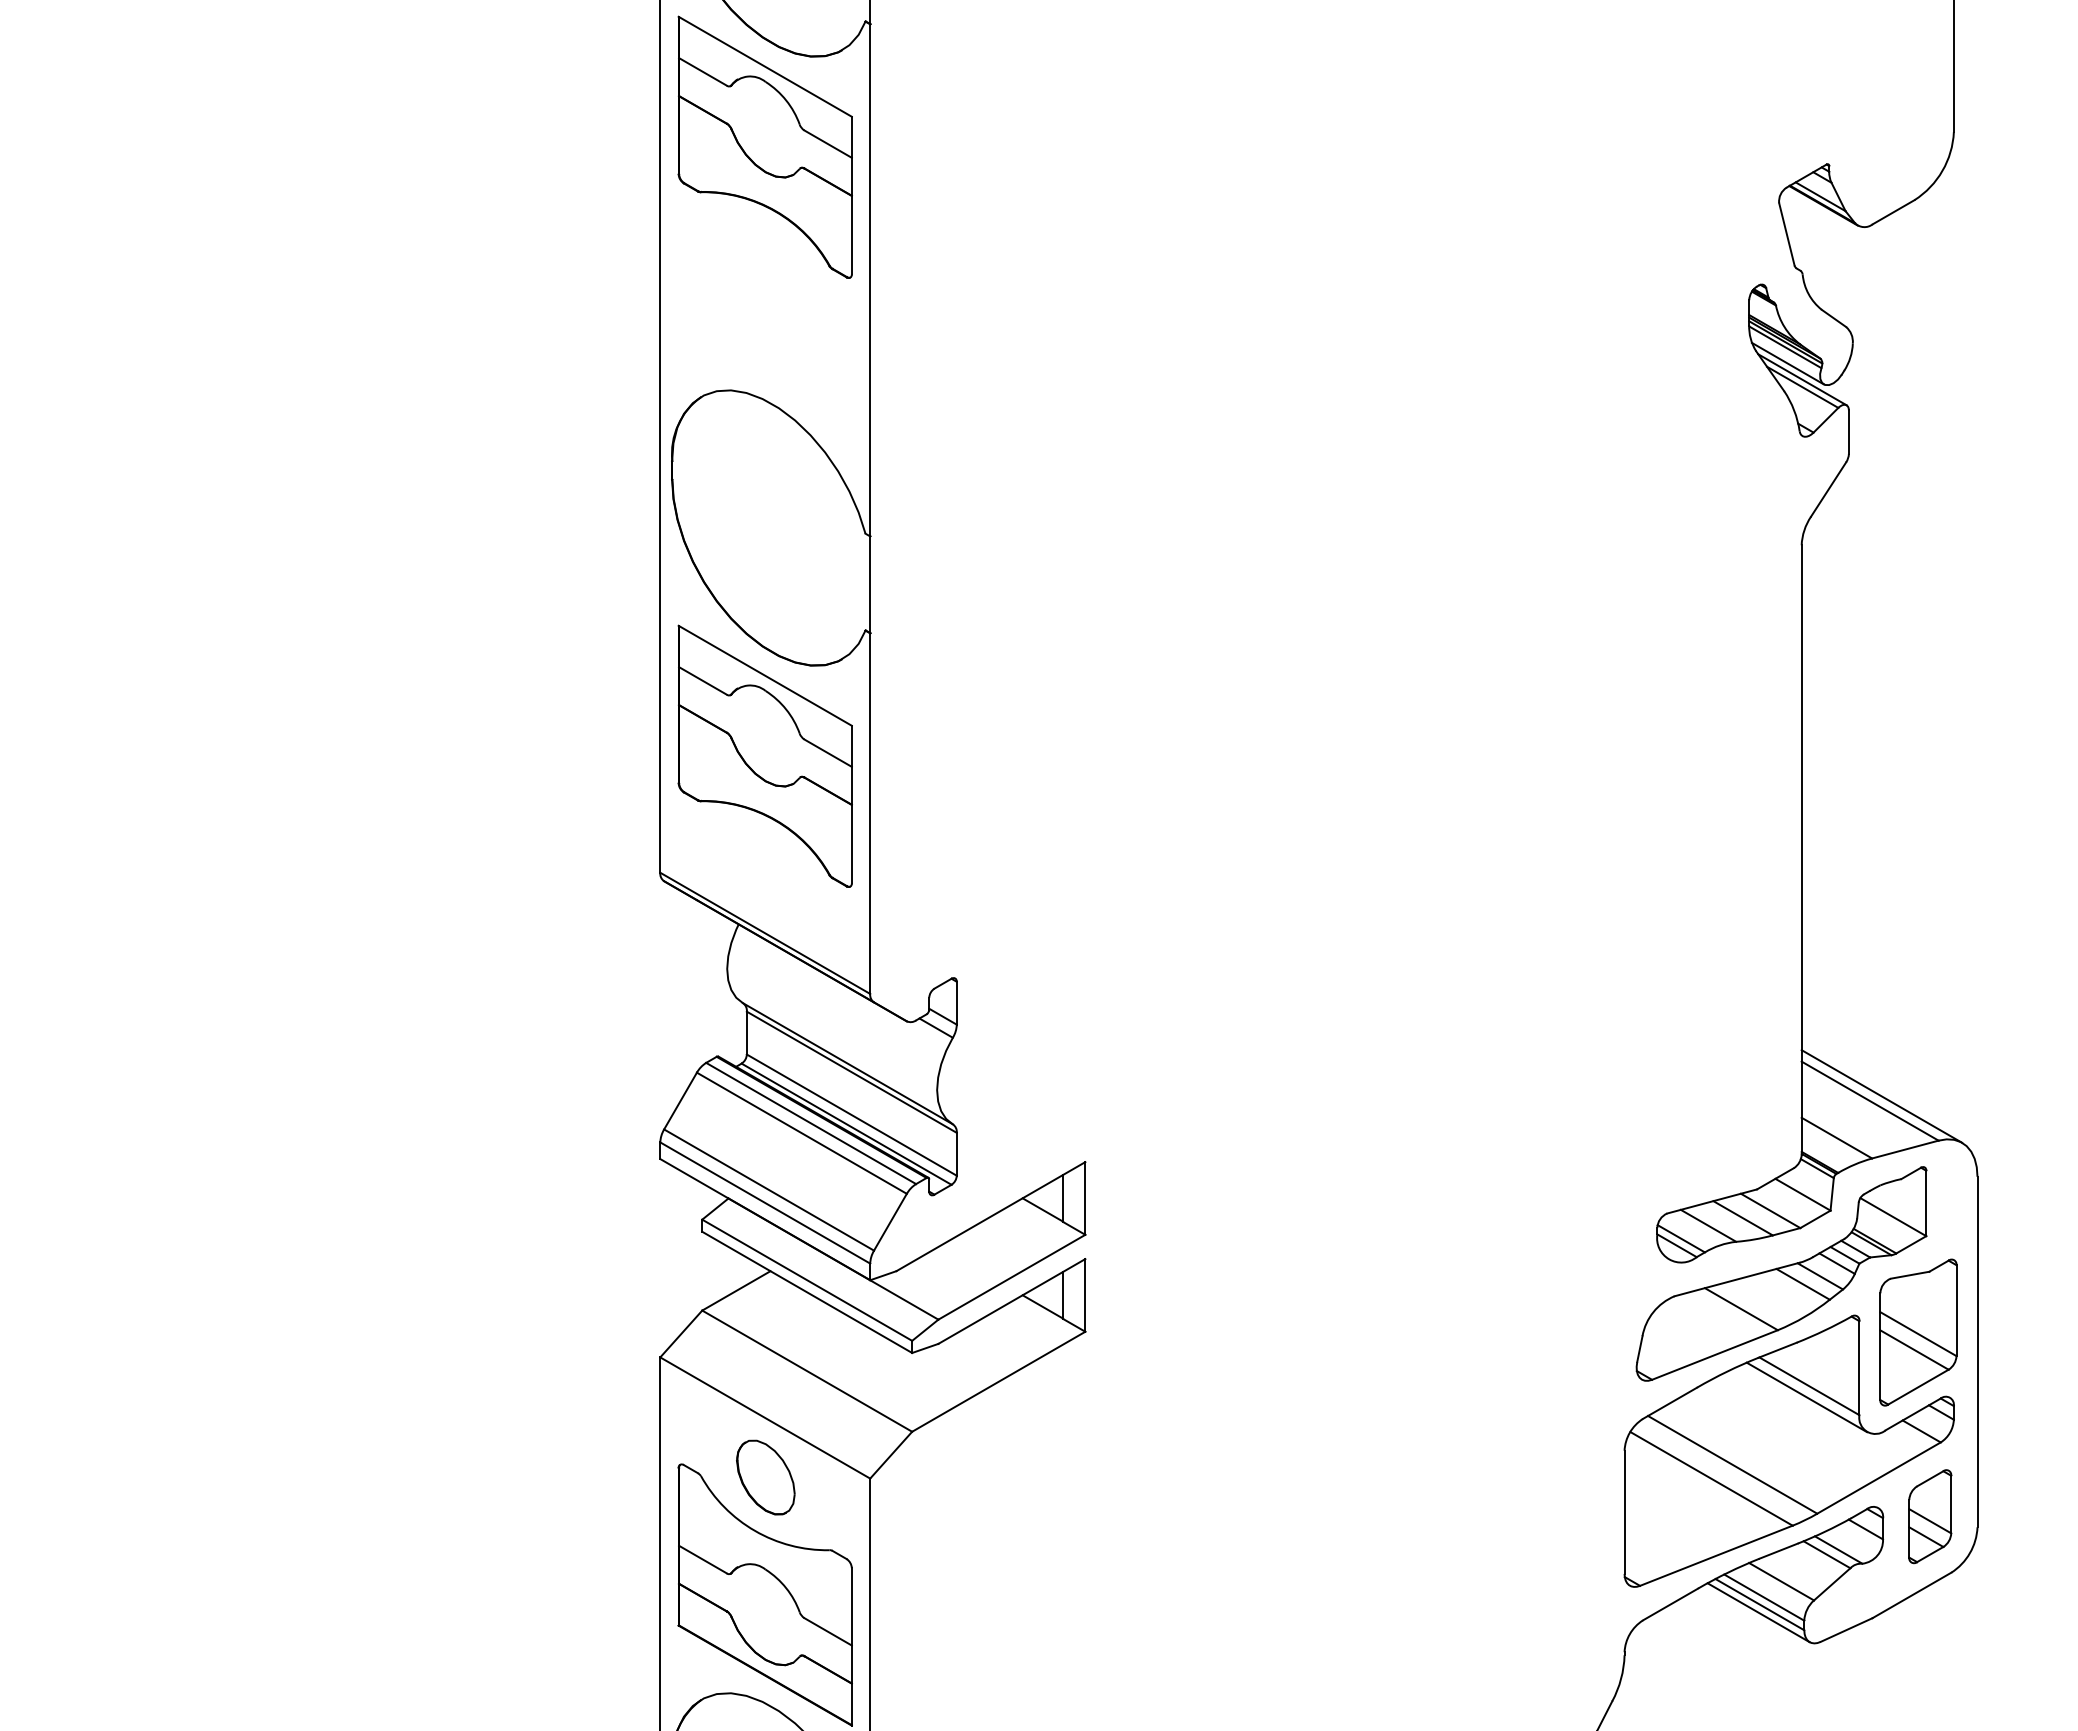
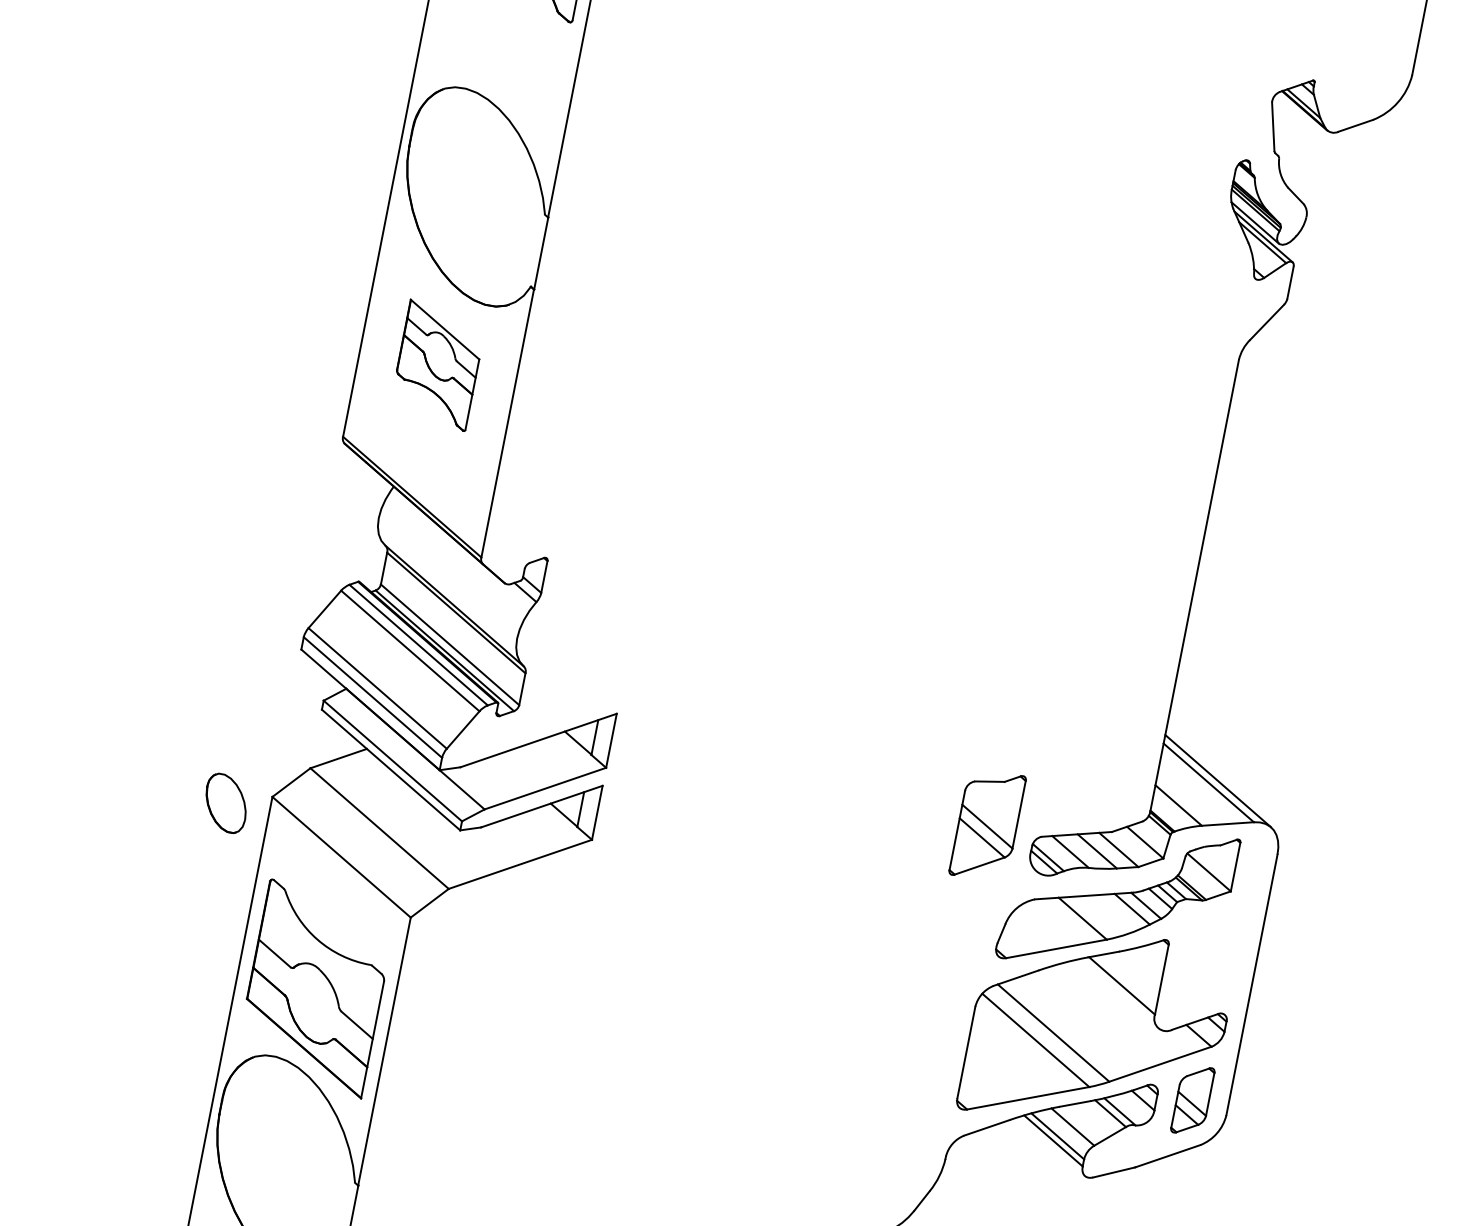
part: (764, 755) -> (437, 364), size x0.6
part: (1918, 1332) -> (987, 825), moved
line: (1806, 1397) -> (1118, 993), removed
part: (765, 1477) -> (225, 803), moved
line: (1758, 1612) -> (1051, 1146), removed

